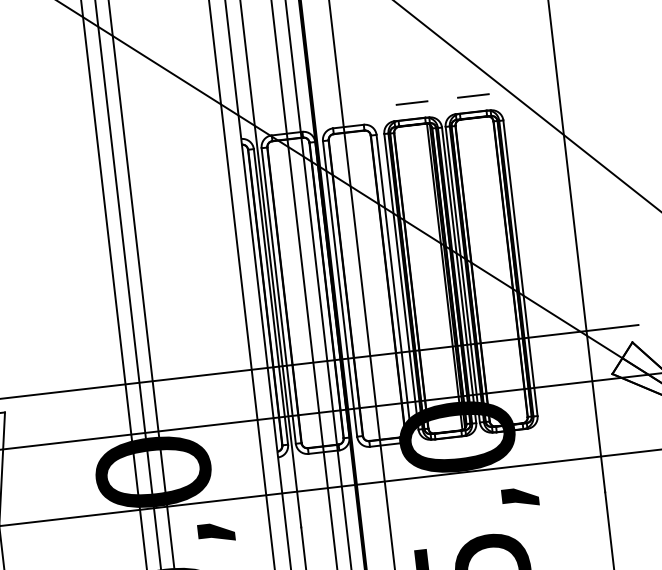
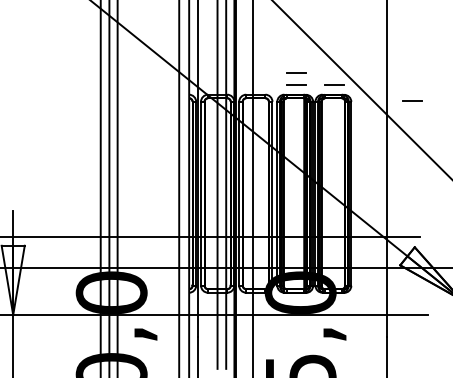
line: (409, 83) -> (296, 72), added
line: (601, 106) -> (412, 100), added

